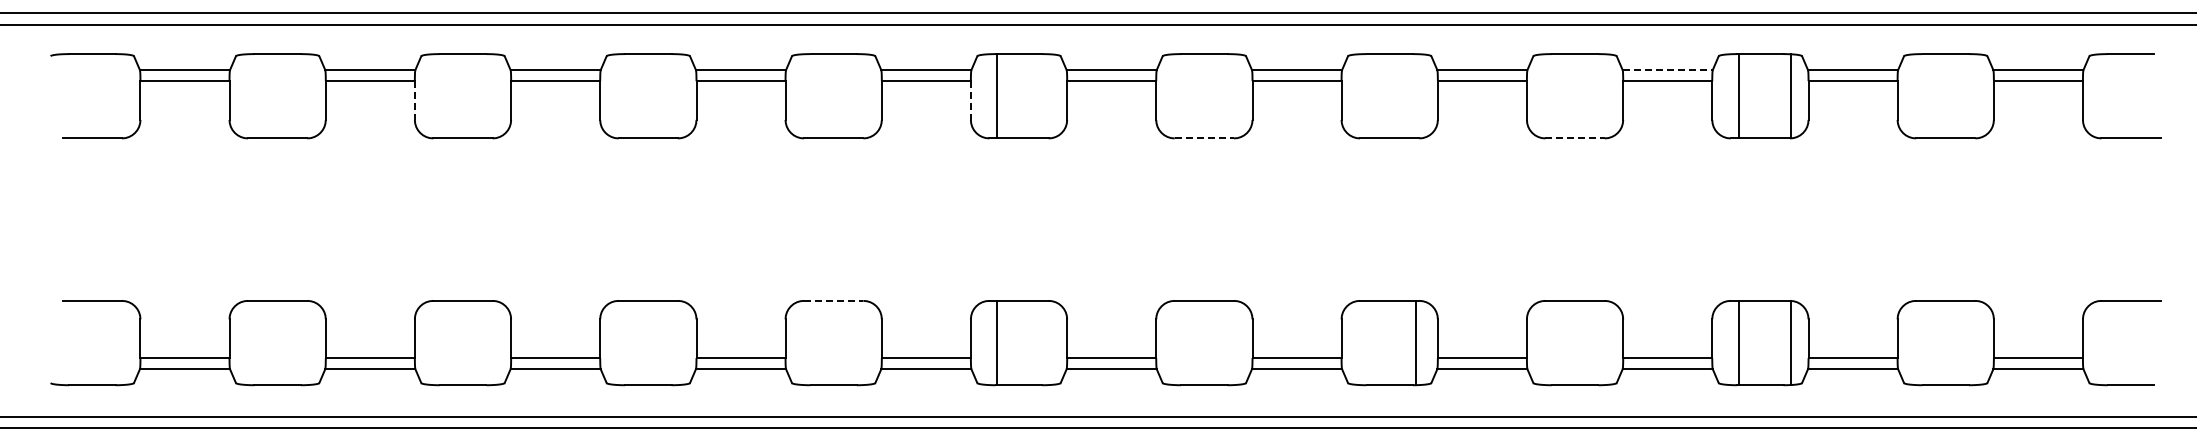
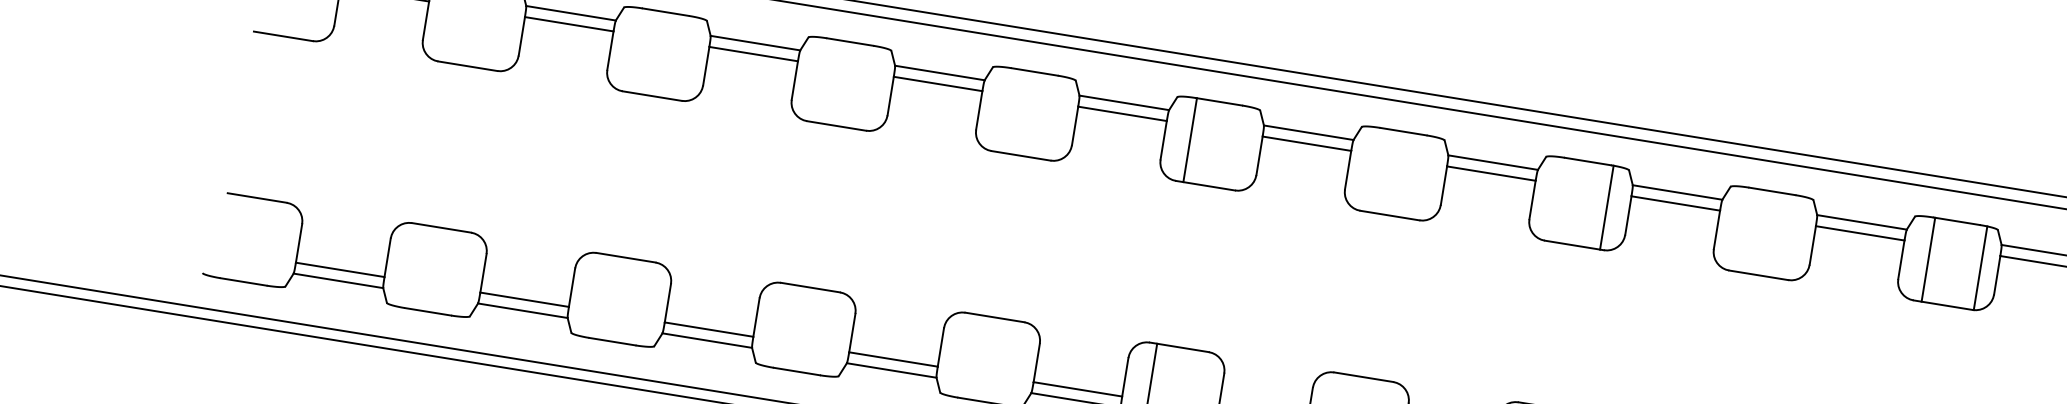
line: (1668, 70) -> (1862, 222), dashed -> solid
line: (1415, 96) -> (1606, 207), added
line: (414, 101) -> (609, 51), dashed -> solid
line: (970, 101) -> (1163, 141), dashed -> solid
line: (1204, 138) -> (1390, 215), dashed -> solid
line: (1575, 138) -> (1759, 275), dashed -> solid
line: (833, 300) -> (994, 317), dashed -> solid

